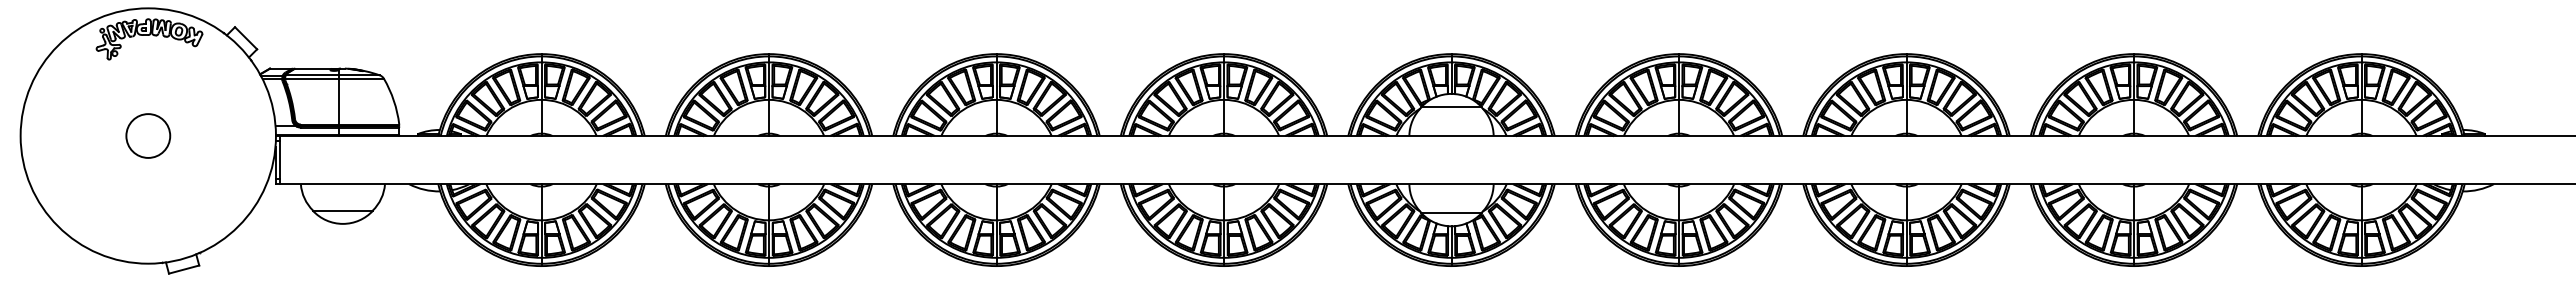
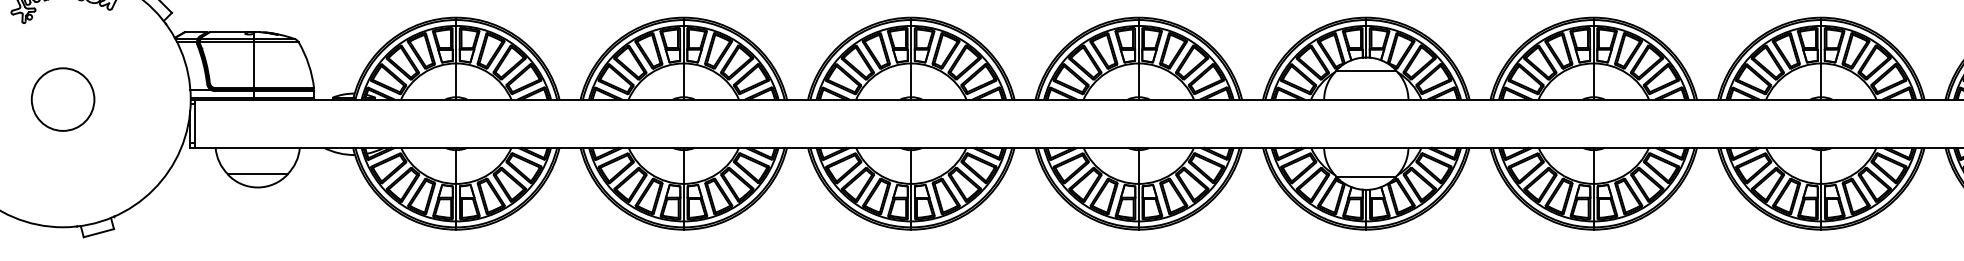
circle: (148, 135) -> (63, 99), size x1.43

